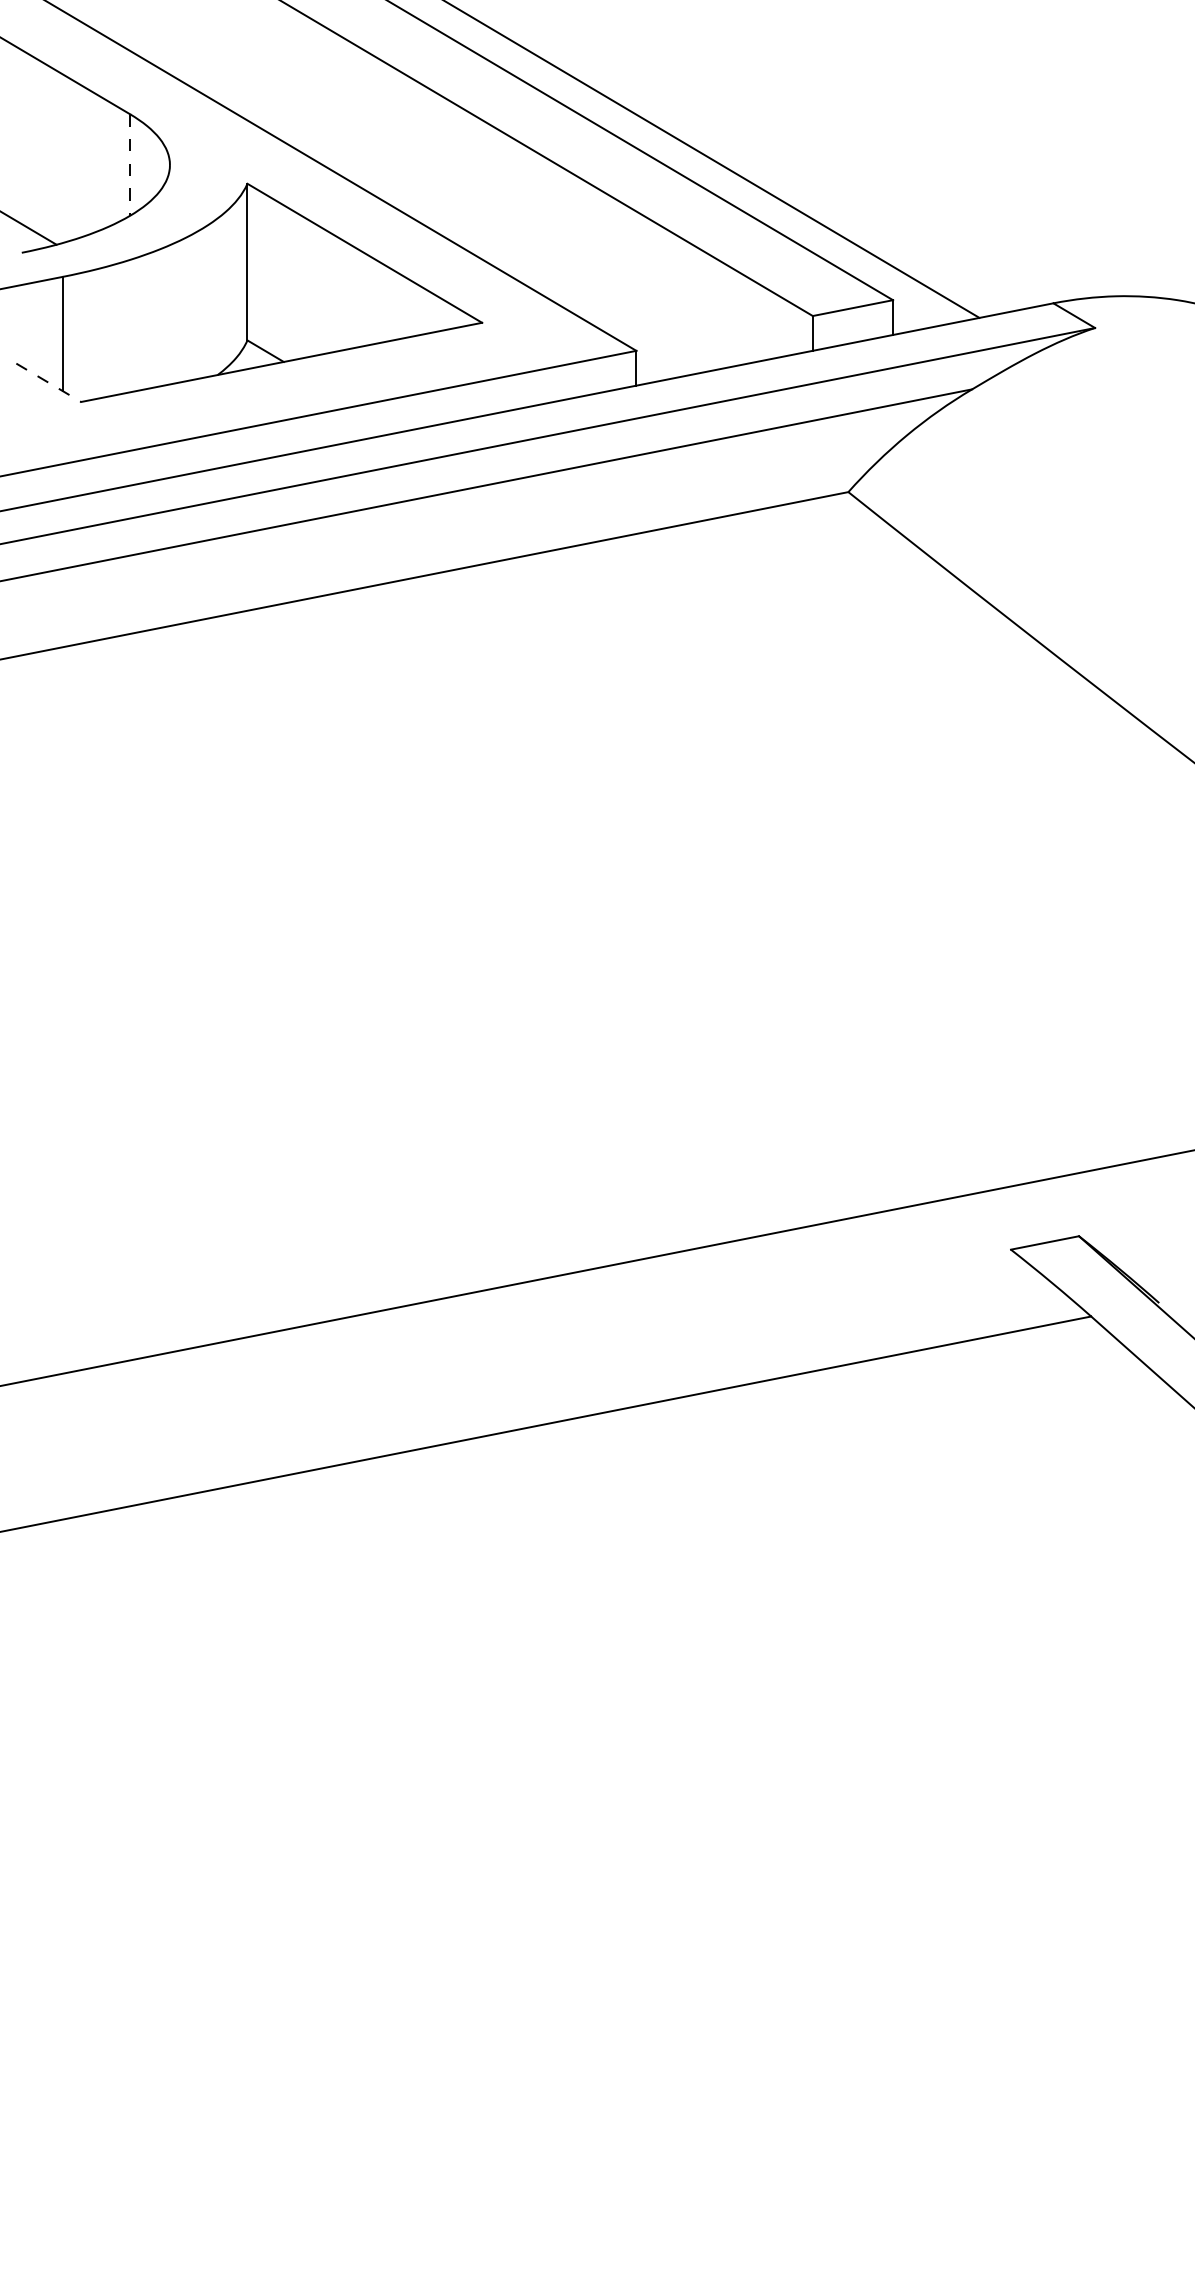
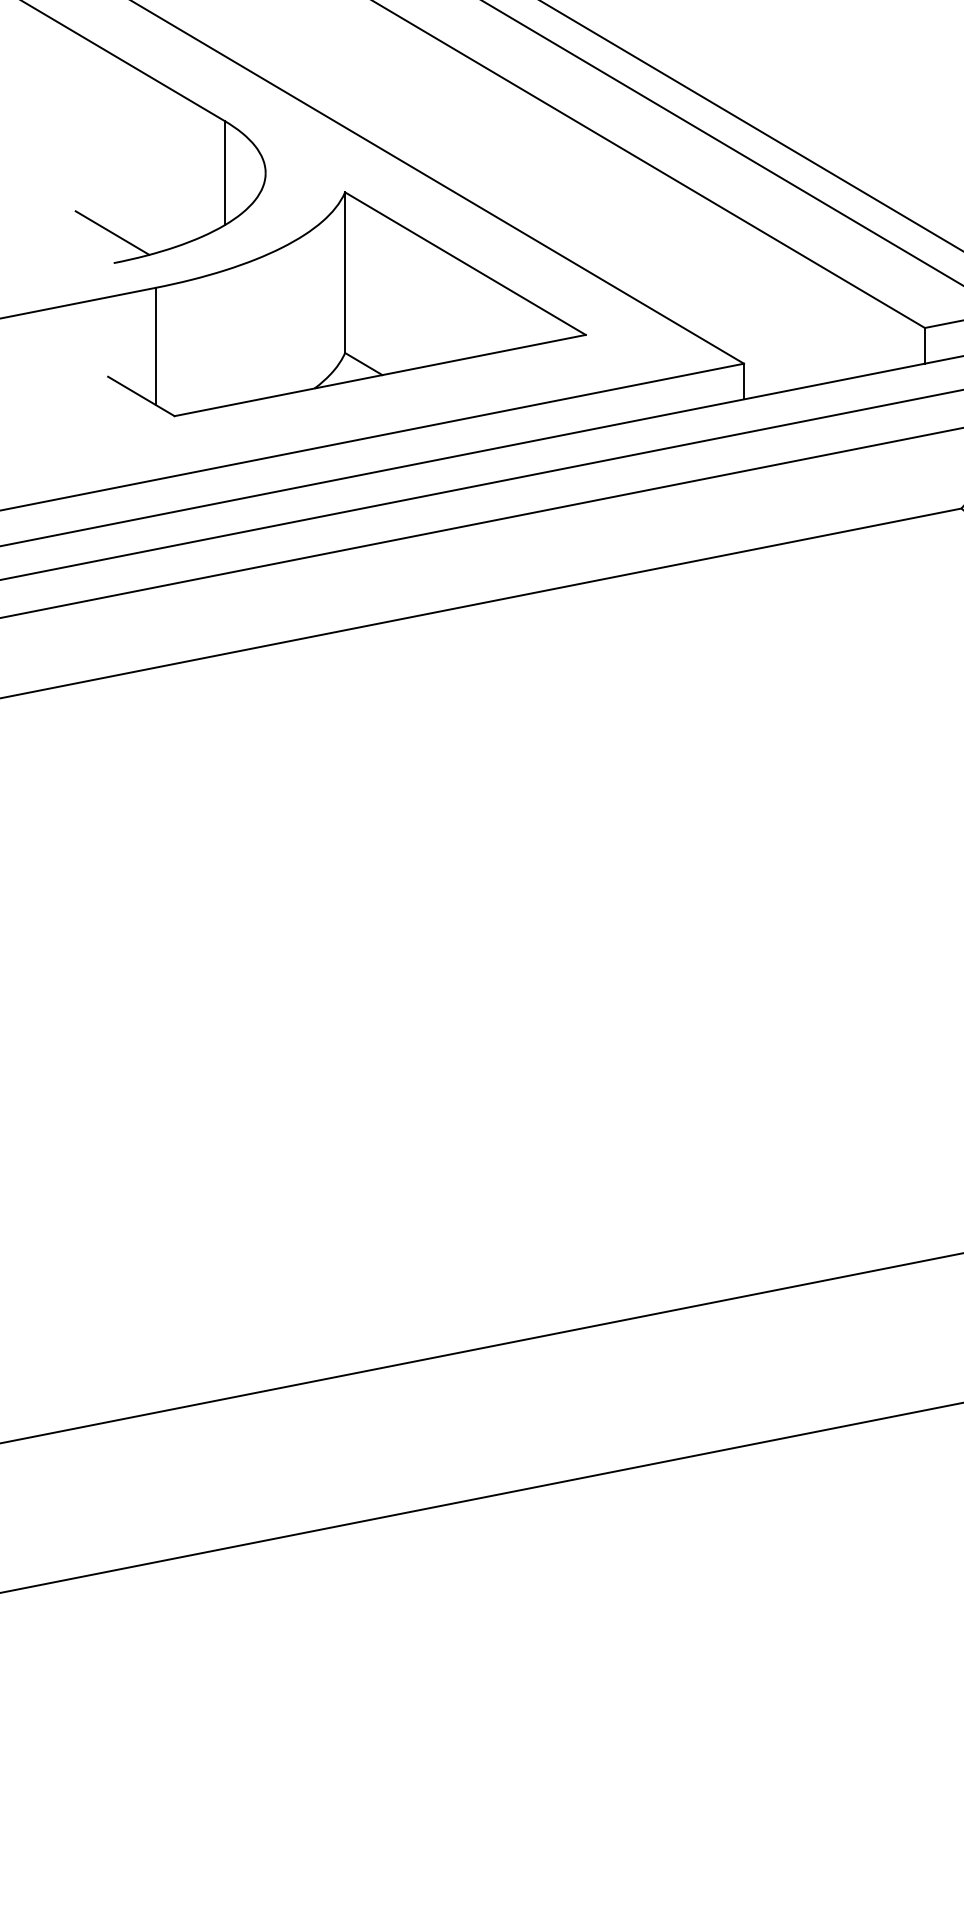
line: (130, 165) -> (225, 173), dashed -> solid
line: (48, 382) -> (141, 396), dashed -> solid

